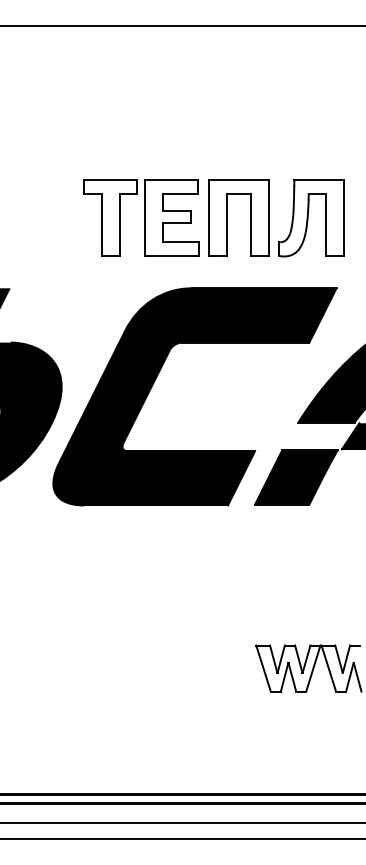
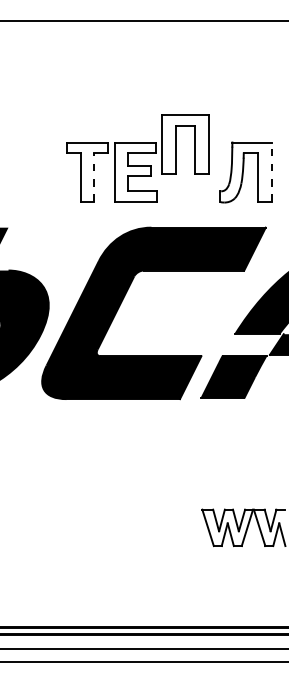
part: (227, 217) -> (176, 144), moved
line: (343, 218) -> (271, 172), solid -> dashed
line: (119, 224) -> (94, 177), solid -> dashed

